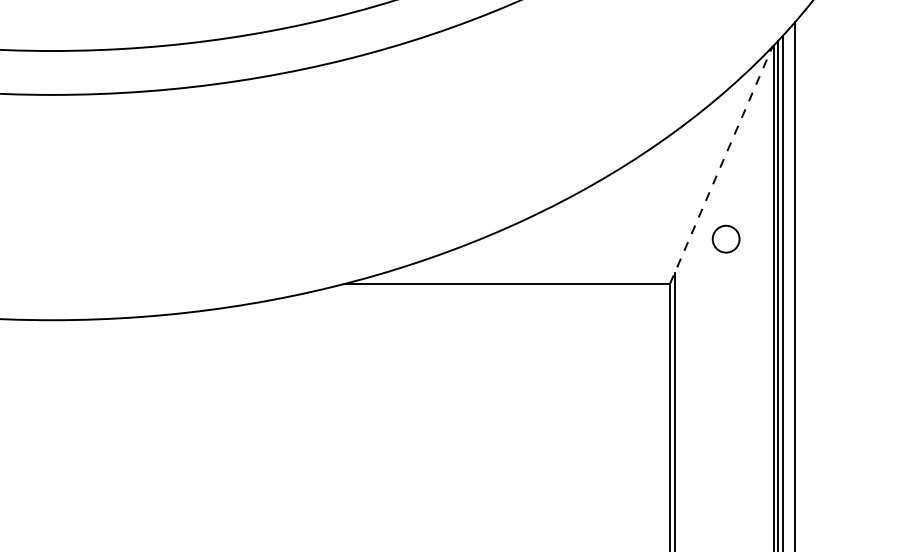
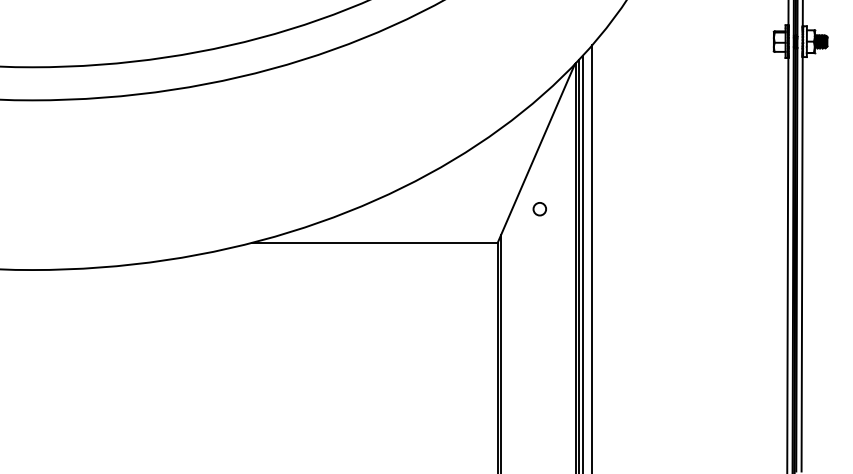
line: (721, 164) -> (536, 152), dashed -> solid
circle: (725, 239) -> (539, 209), size x0.62

